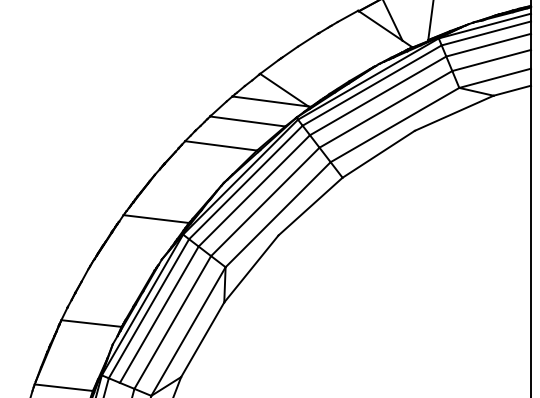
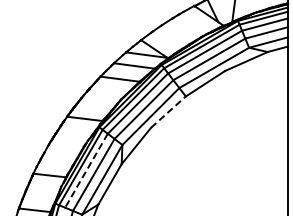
line: (310, 205) -> (168, 111), solid -> dashed
line: (159, 314) -> (86, 170), solid -> dashed

